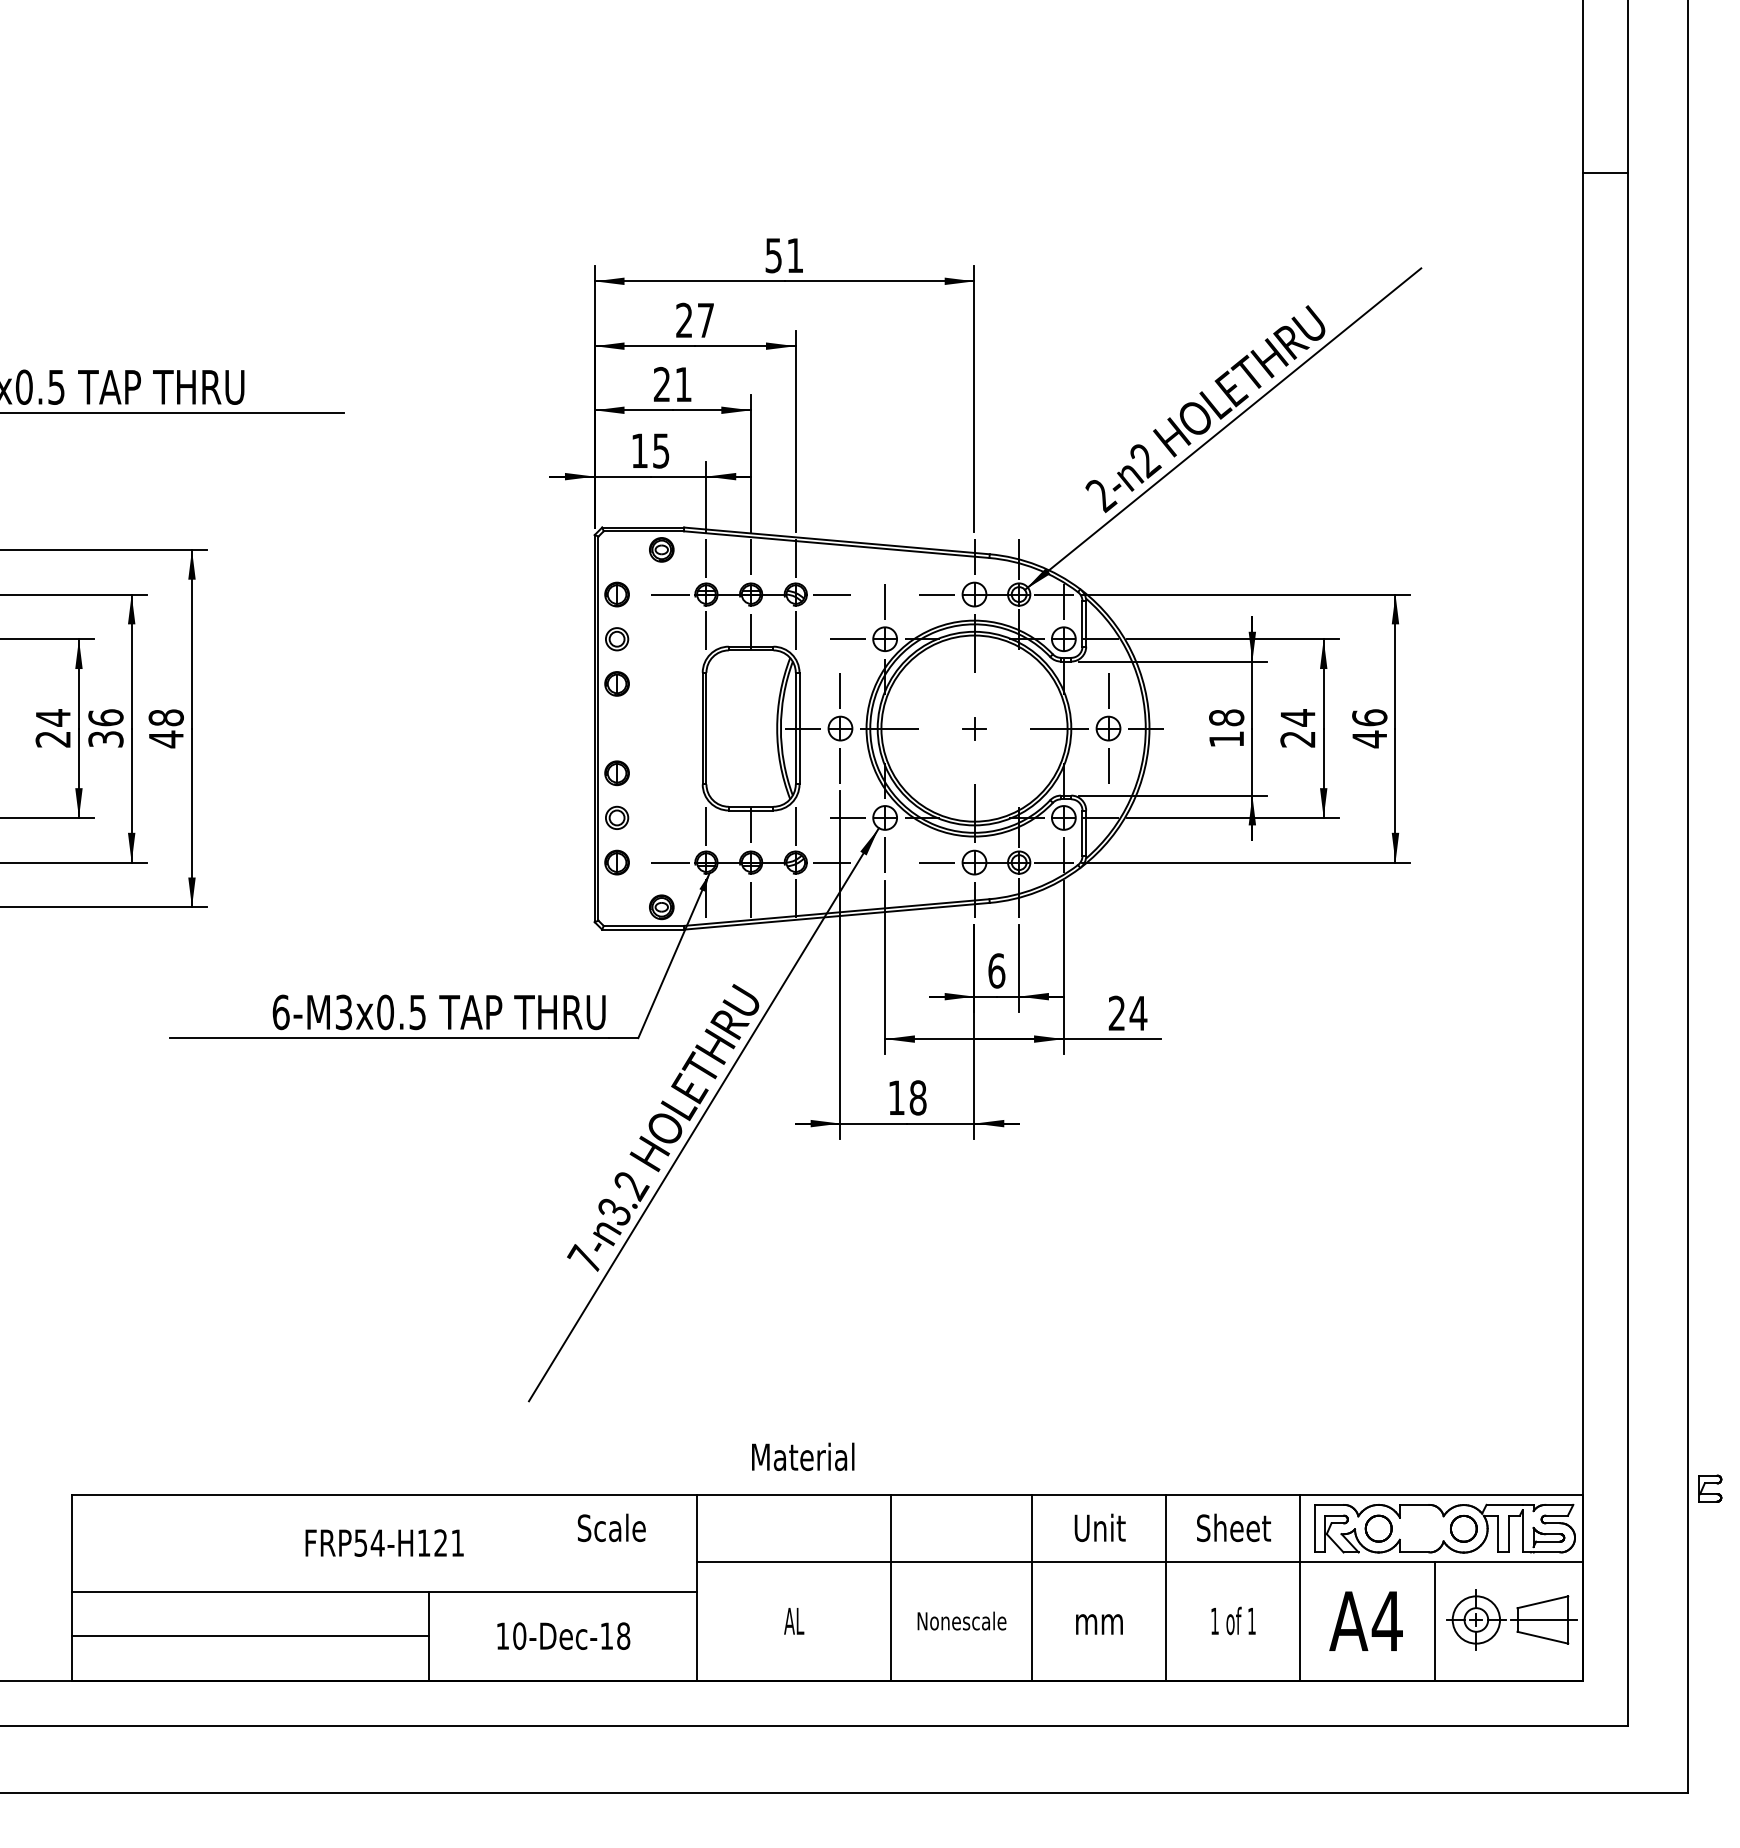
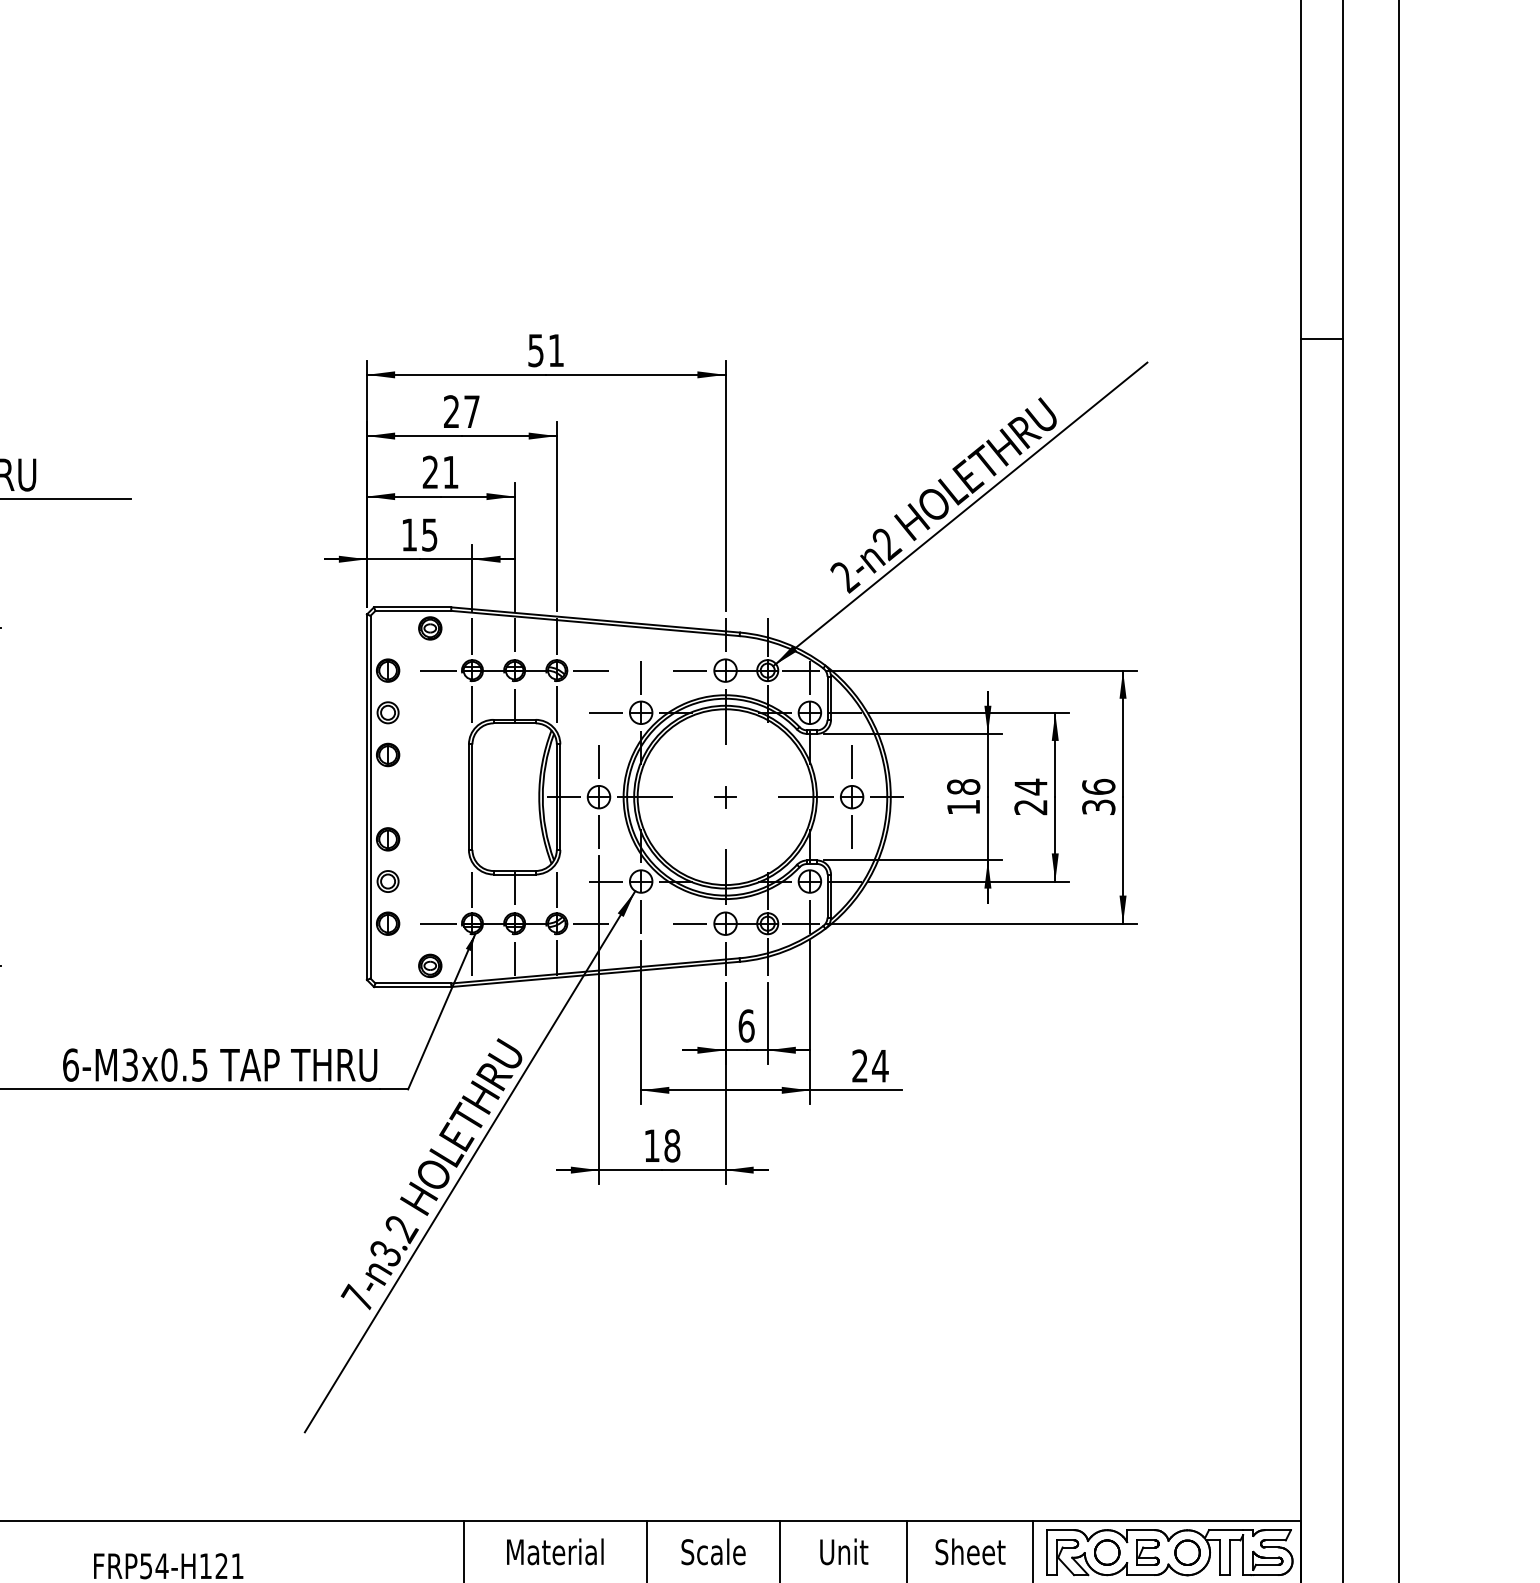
line: (1605, 172) -> (1321, 339), moved
text: (1369, 739) -> (1098, 807), 46 -> 36
text: (803, 1456) -> (555, 1551), moved
part: (1710, 1488) -> (1148, 1552), moved
text: (611, 1527) -> (713, 1551), moved

